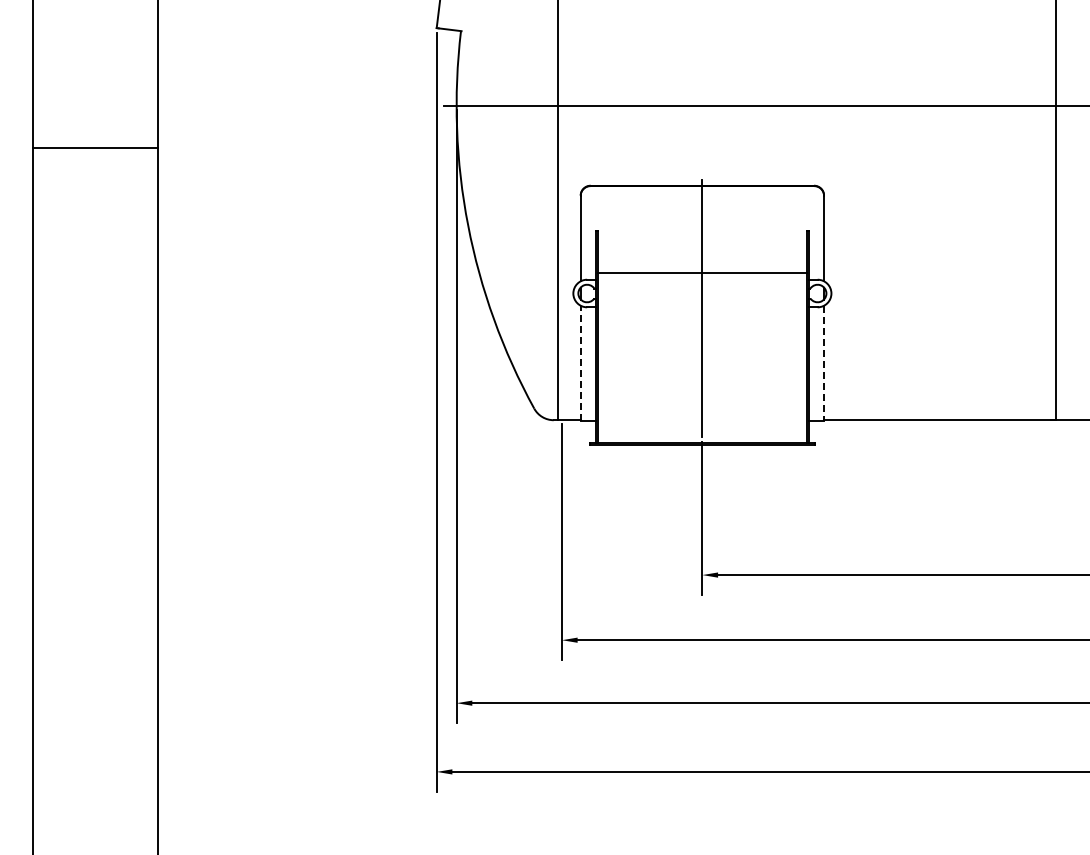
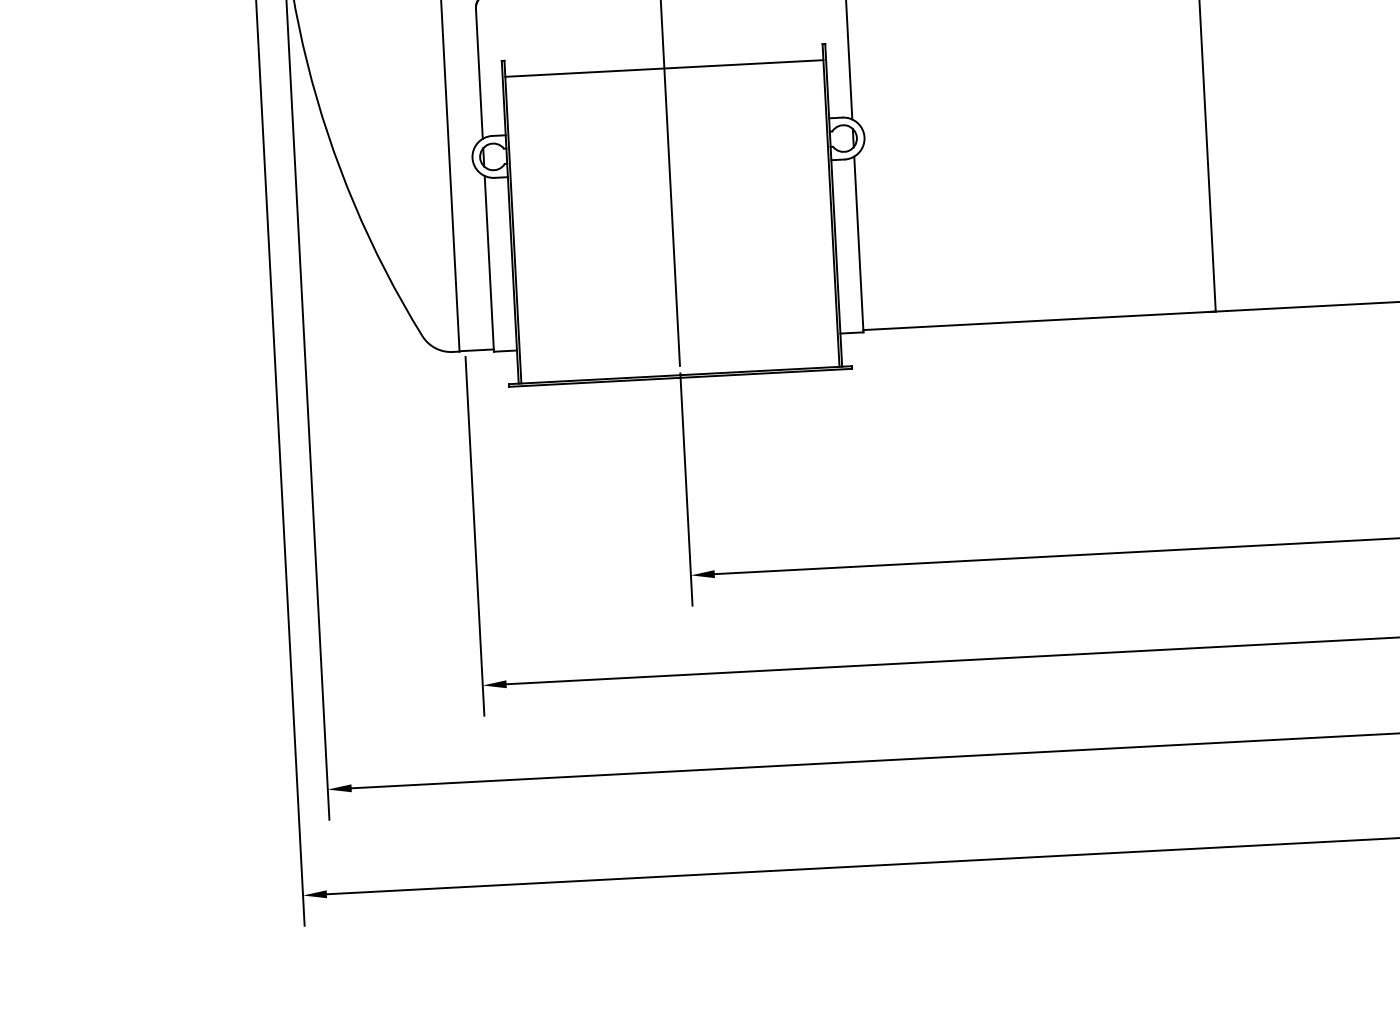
line: (702, 273) -> (664, 68), moved
line: (580, 363) -> (488, 263), dashed -> solid
line: (824, 363) -> (859, 244), dashed -> solid

